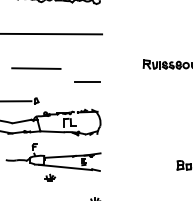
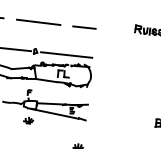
line: (87, 81) -> (84, 27), moved
line: (70, 101) -> (66, 55), added
part: (50, 177) -> (29, 120), moved

